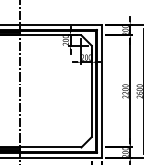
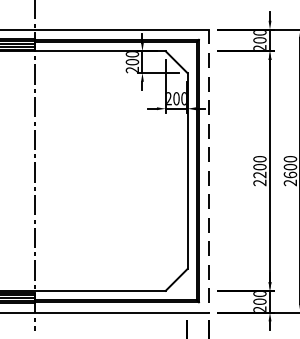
line: (101, 91) -> (208, 171), solid -> dashed

